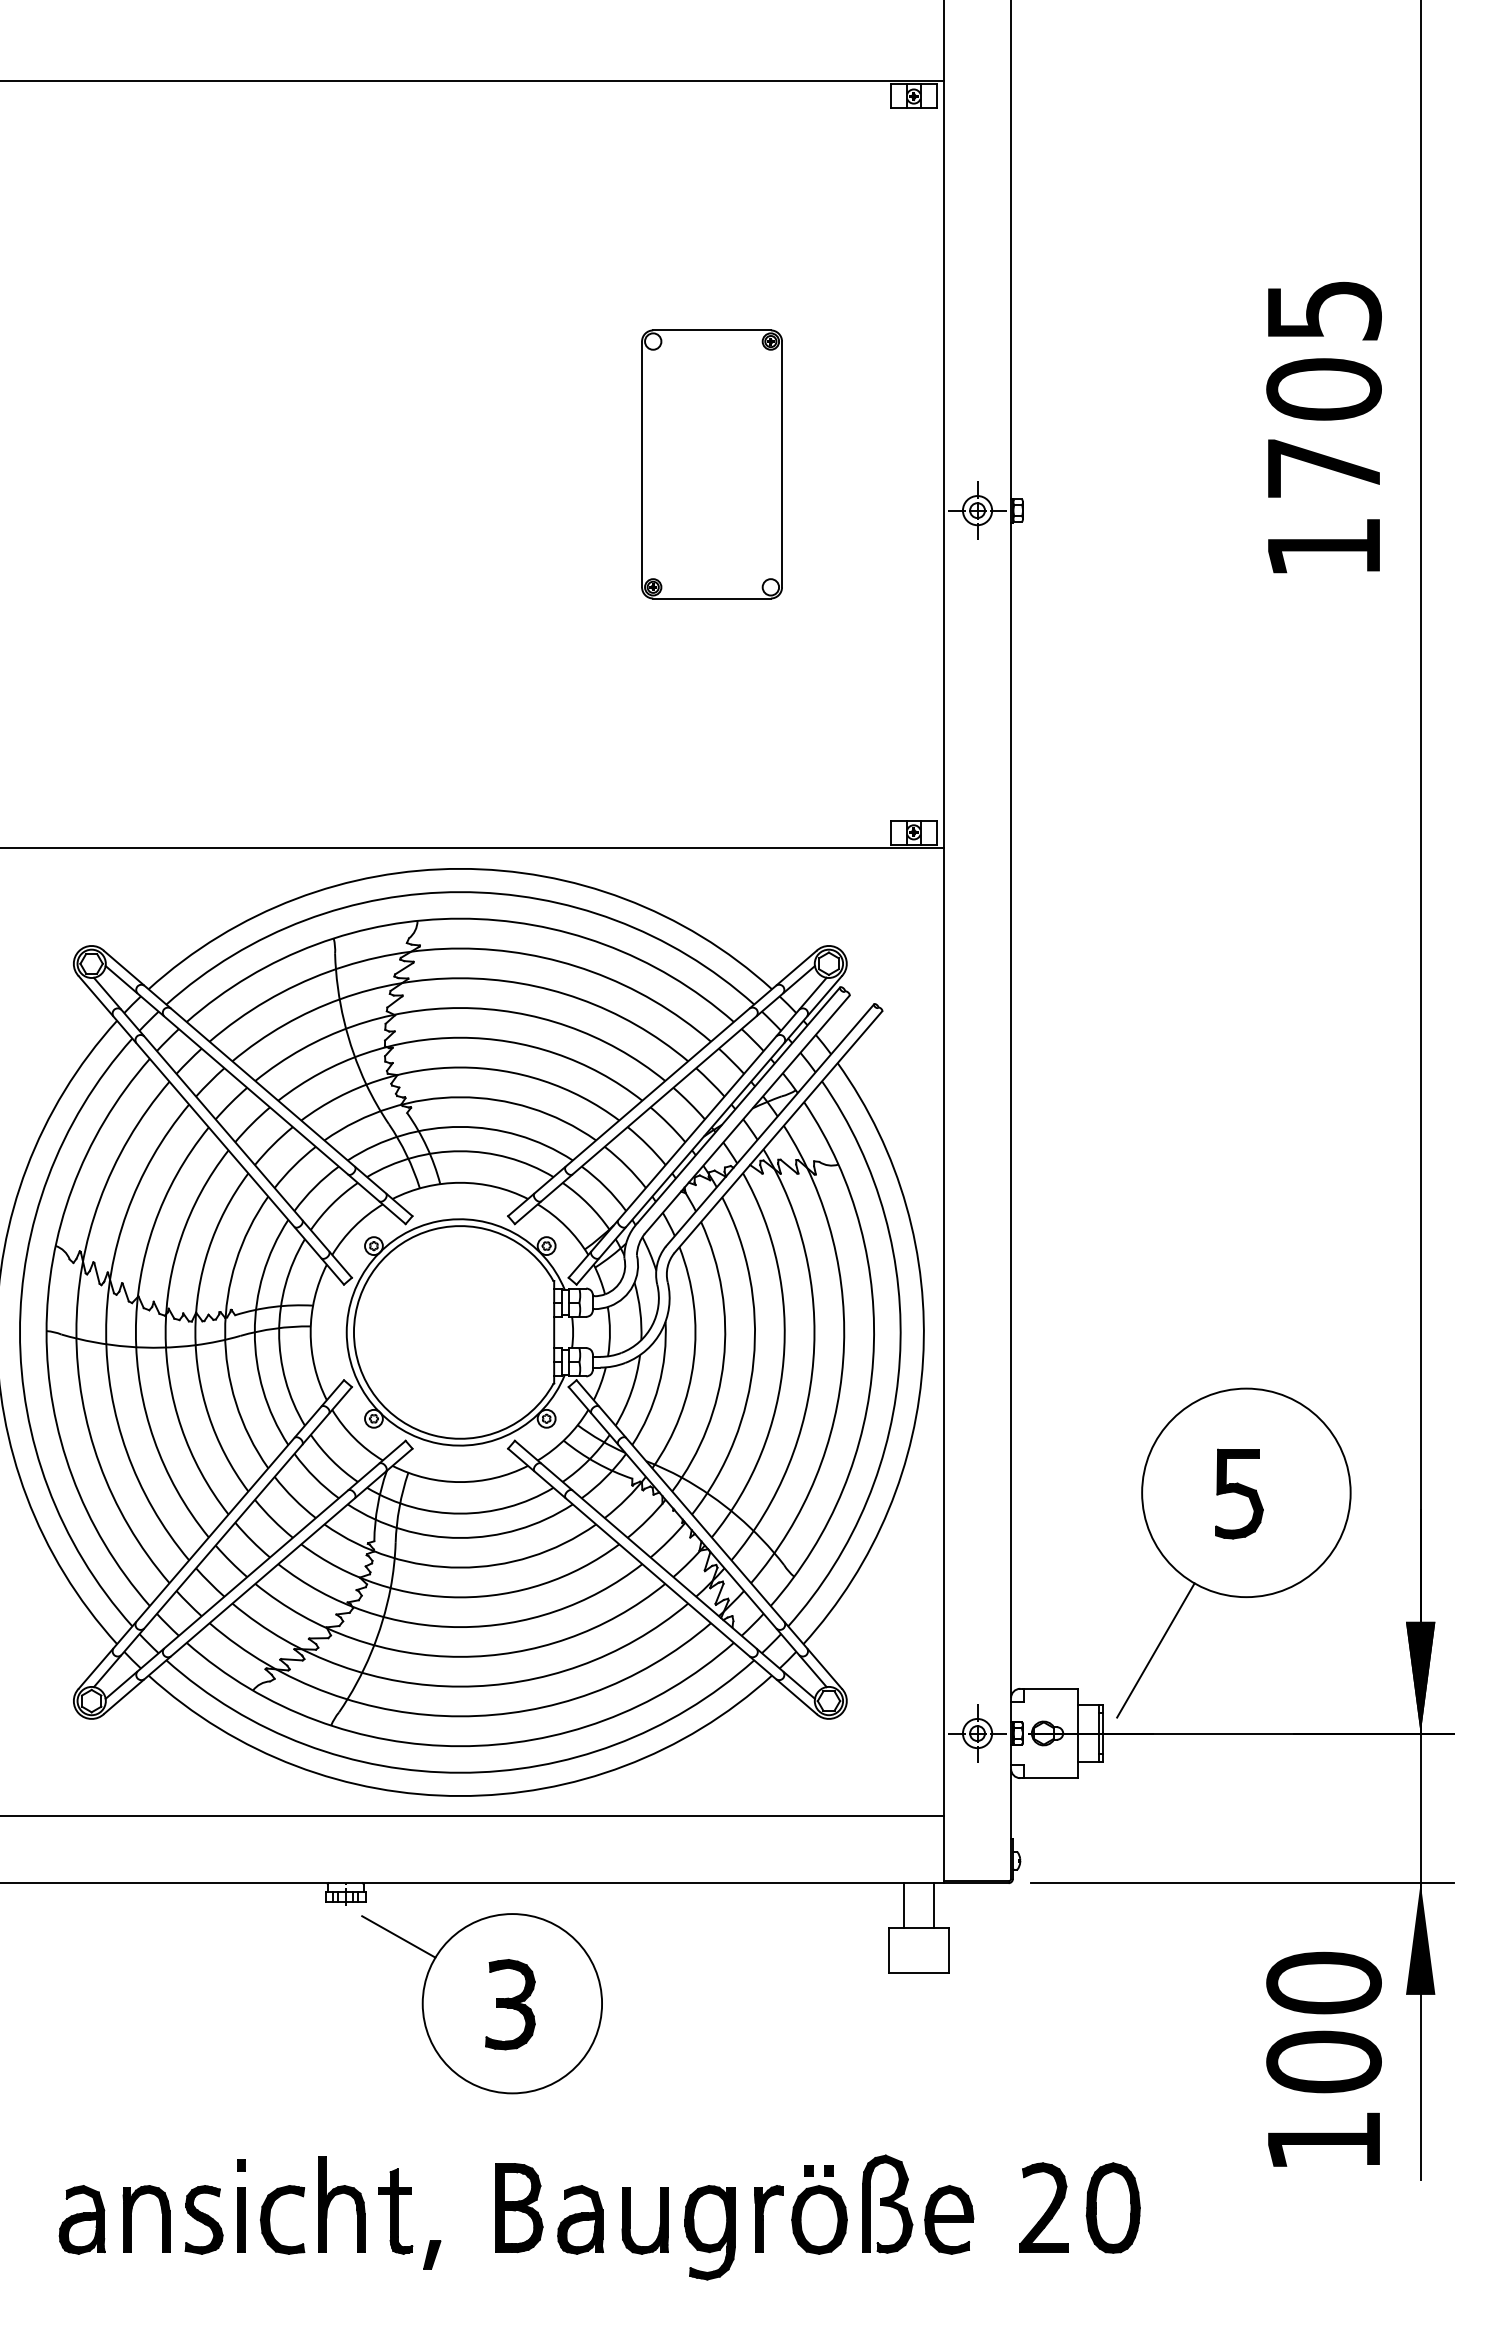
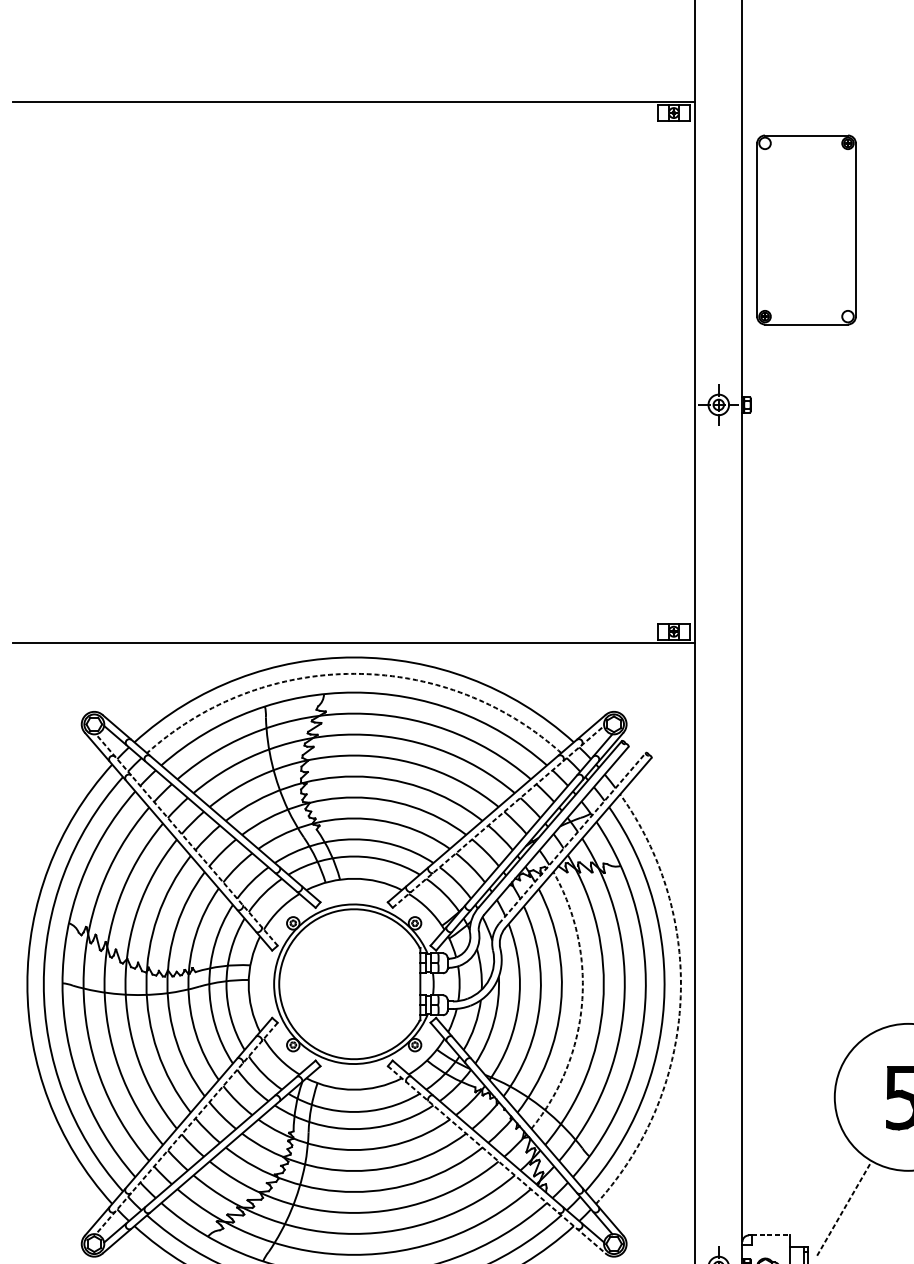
part: (711, 464) -> (806, 230), moved
arc: (460, 892) -> (354, 674), solid -> dashed
line: (664, 1095) -> (498, 817), solid -> dashed
line: (770, 1125) -> (572, 838), solid -> dashed
line: (222, 1127) -> (186, 839), solid -> dashed
arc: (923, 1359) -> (680, 1003), solid -> dashed
arc: (783, 1360) -> (581, 1004), solid -> dashed
line: (222, 1537) -> (186, 1128), solid -> dashed
line: (662, 1581) -> (496, 1159), solid -> dashed
line: (1156, 1650) -> (844, 1208), solid -> dashed
line: (1051, 1688) -> (770, 1235), solid -> dashed

